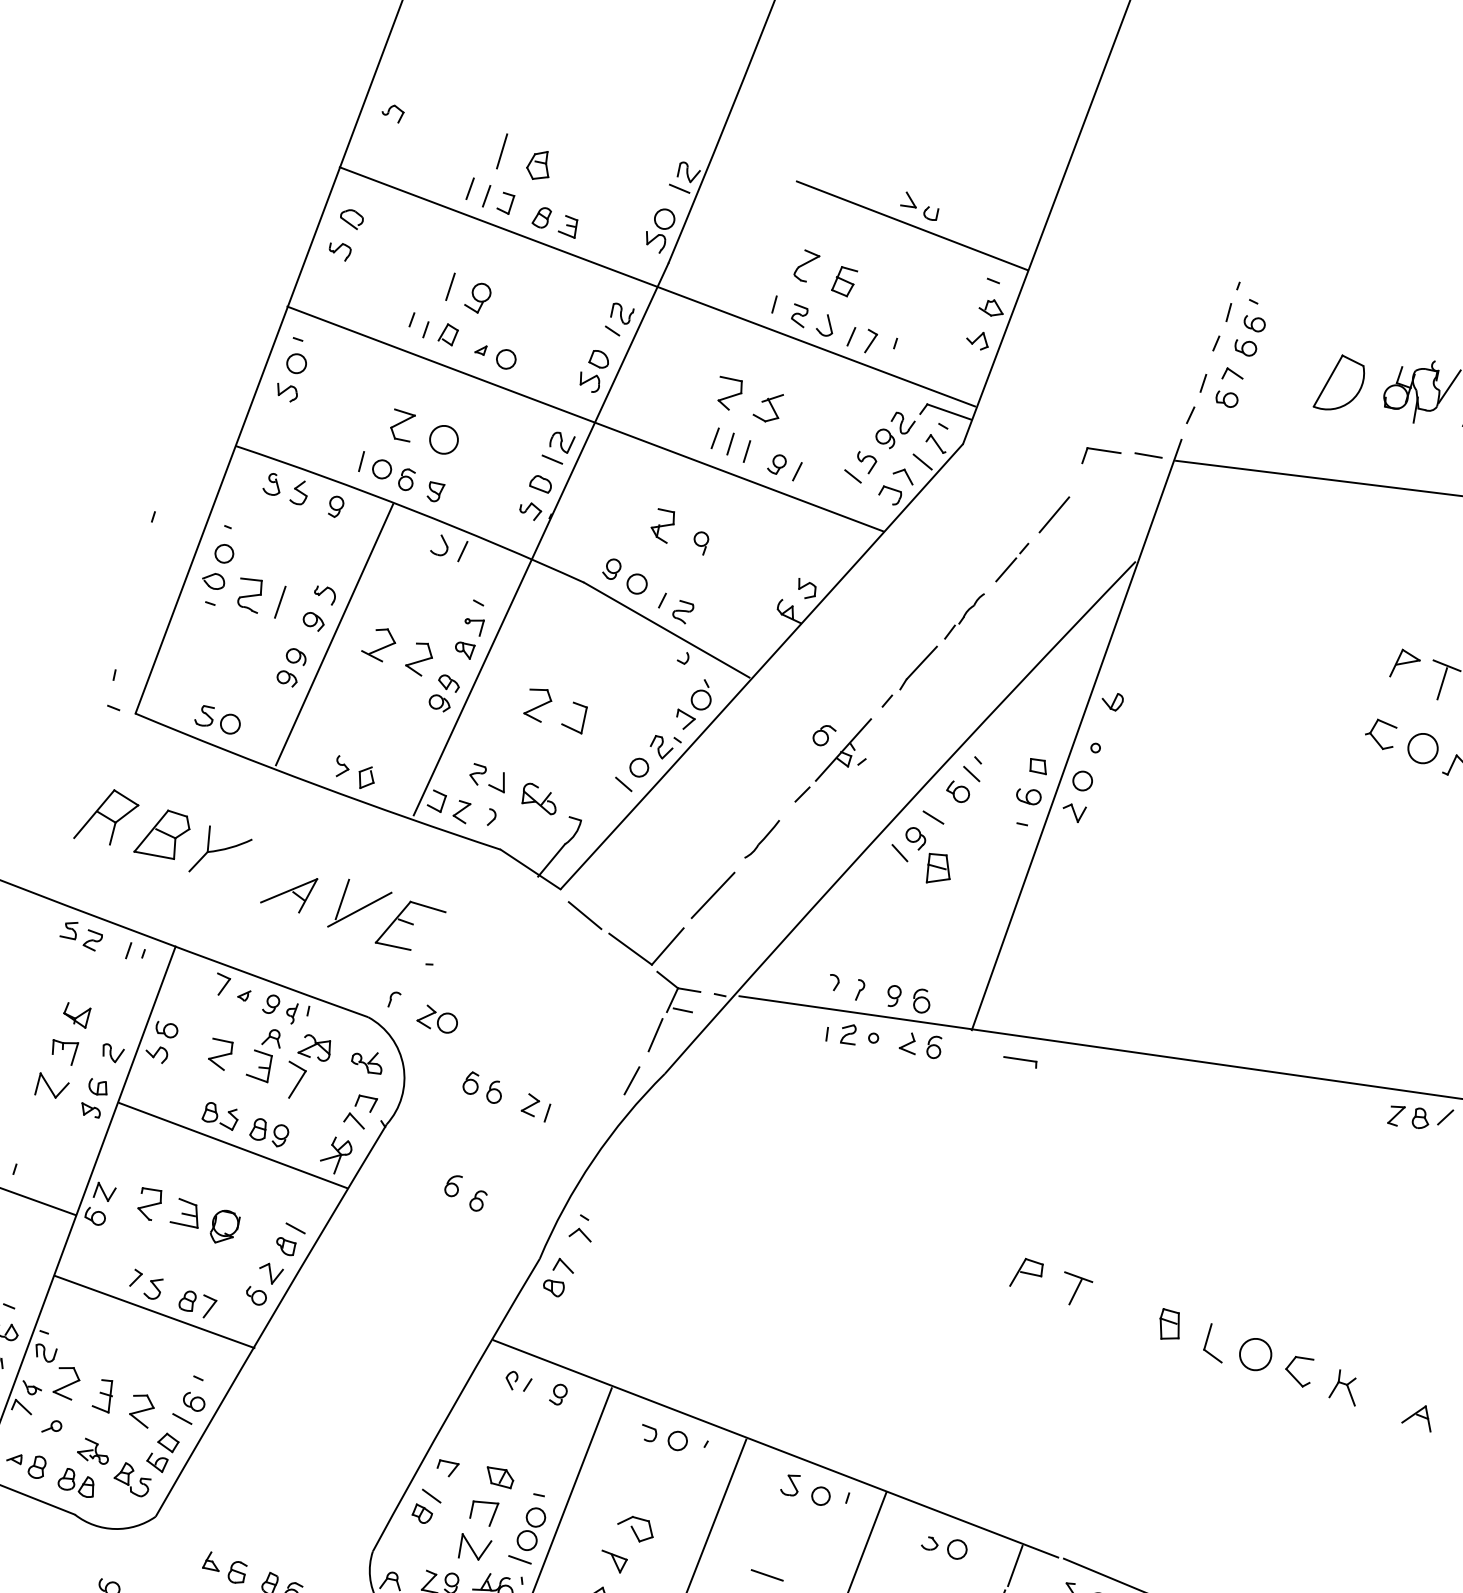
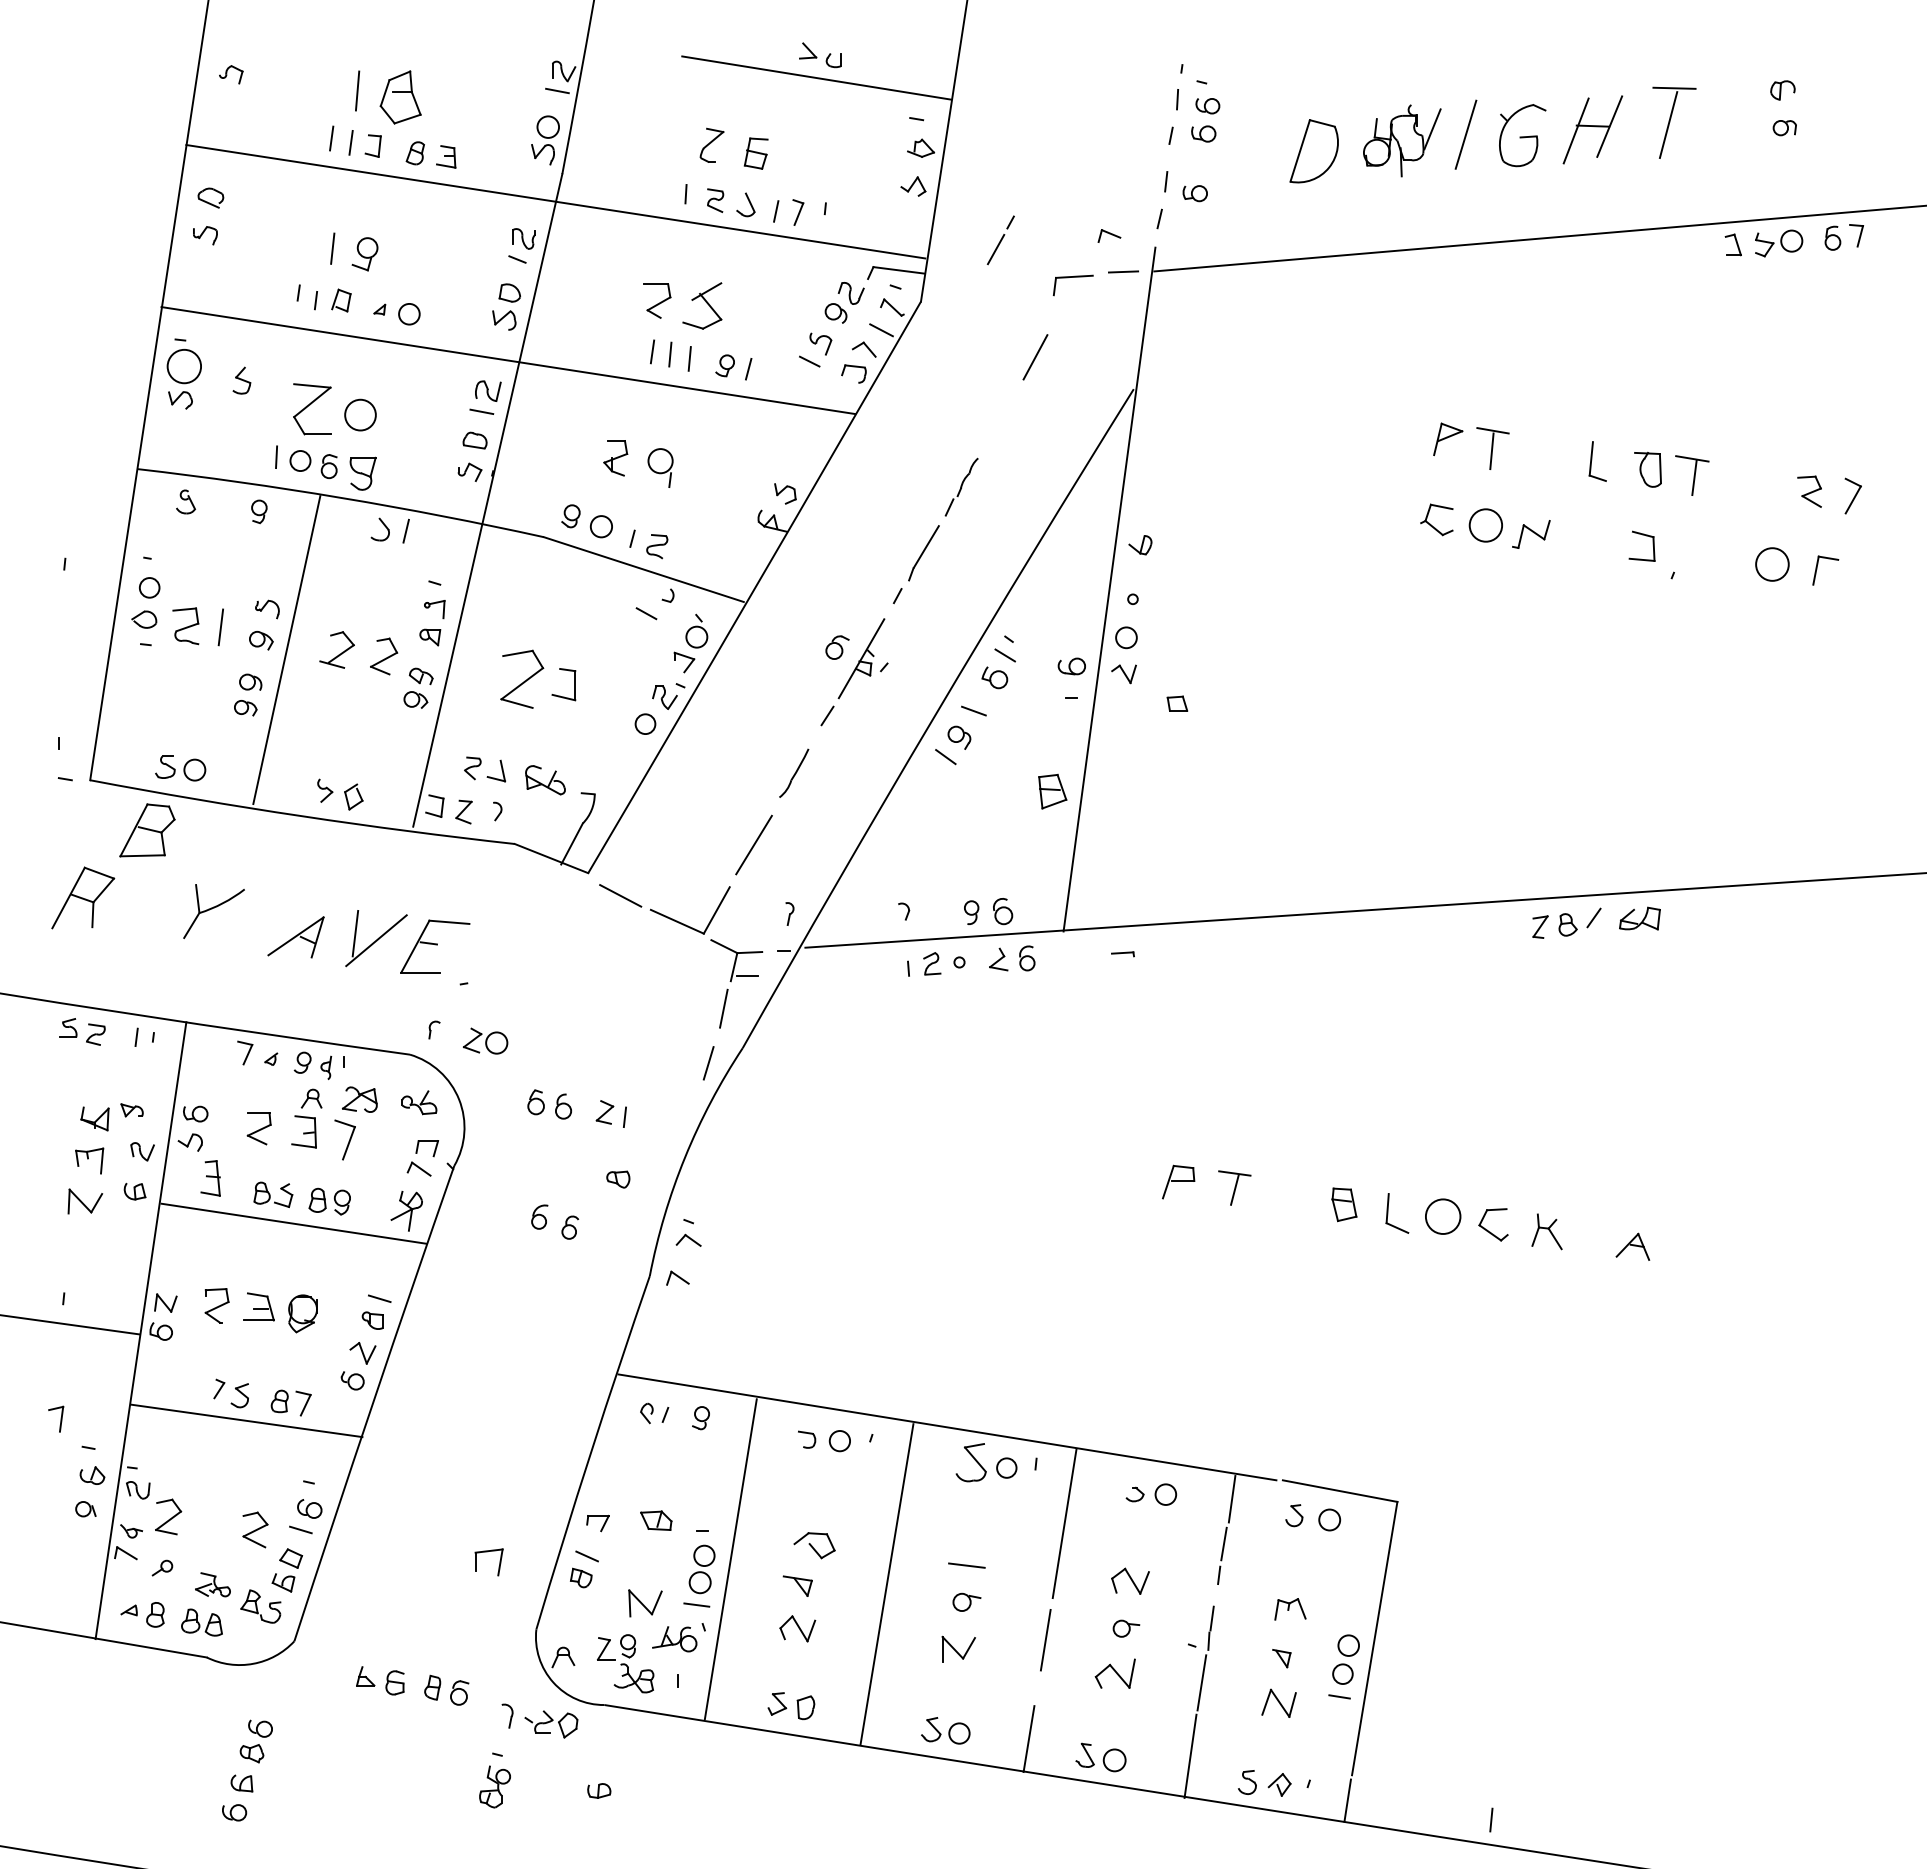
part: (538, 165) -> (400, 97), size x1.6
circle: (296, 363) -> (184, 366), size x1.6
part: (1233, 374) -> (1109, 235), moved
part: (767, 406) -> (701, 305), size x1.4
part: (401, 424) -> (311, 408), size x1.6
part: (299, 492) -> (241, 380), moved
part: (435, 492) -> (363, 473), size x1.6
part: (700, 542) -> (660, 467), size x1.6
line: (1011, 562) -> (1000, 240), moved
part: (538, 704) -> (522, 678), size x1.6
part: (1038, 765) -> (1177, 703), moved
line: (623, 784) -> (646, 613), moved
part: (163, 833) -> (147, 830), moved
part: (938, 869) -> (1052, 791), moved
part: (859, 989) -> (789, 913), moved
part: (1019, 1061) -> (1122, 954), size x0.6
part: (90, 1110) -> (131, 1110), moved
part: (553, 1288) -> (618, 1179), moved
part: (103, 1395) -> (210, 1178), moved
part: (790, 1484) -> (971, 1462), size x1.6
part: (484, 1503) -> (487, 1552), moved

